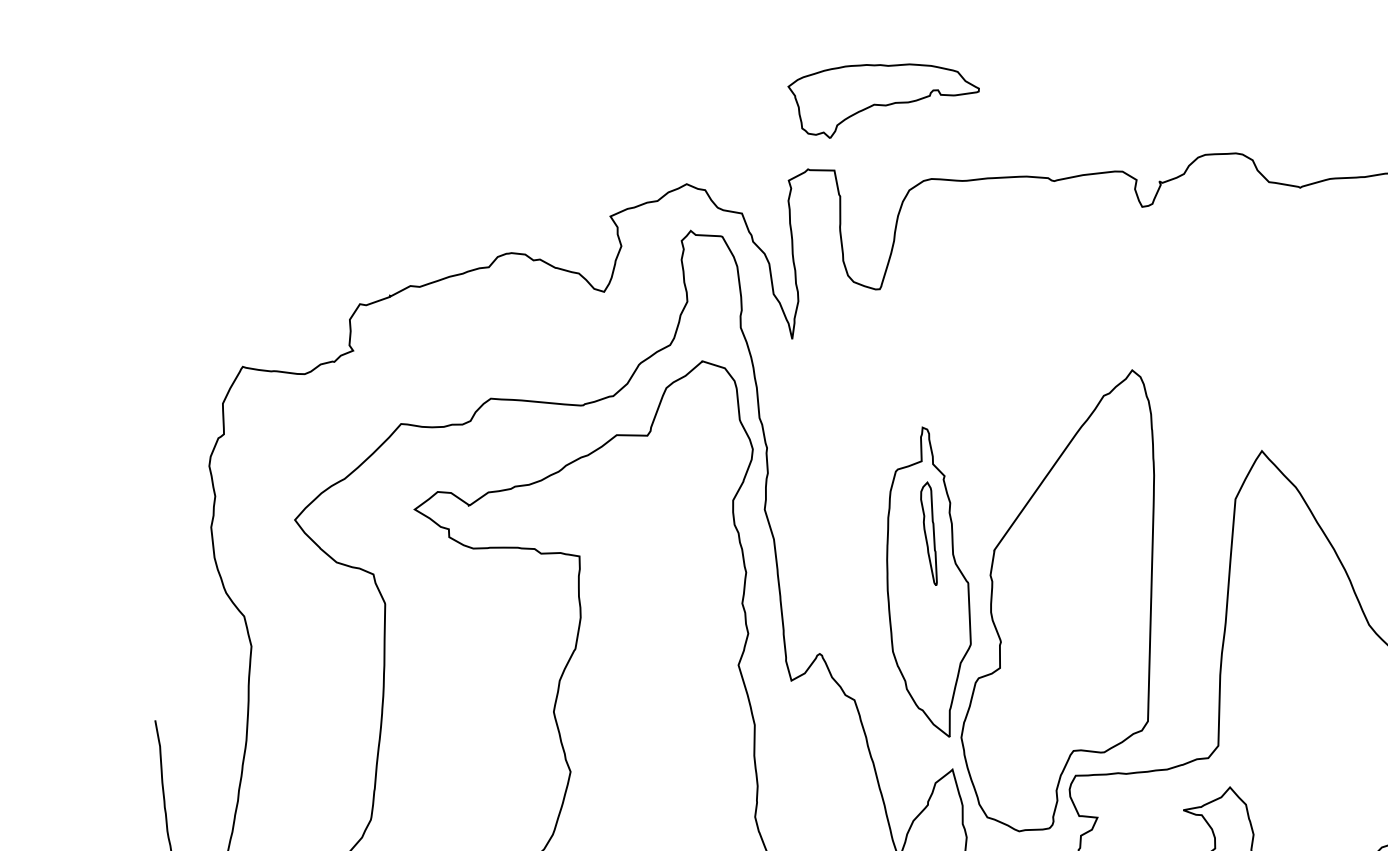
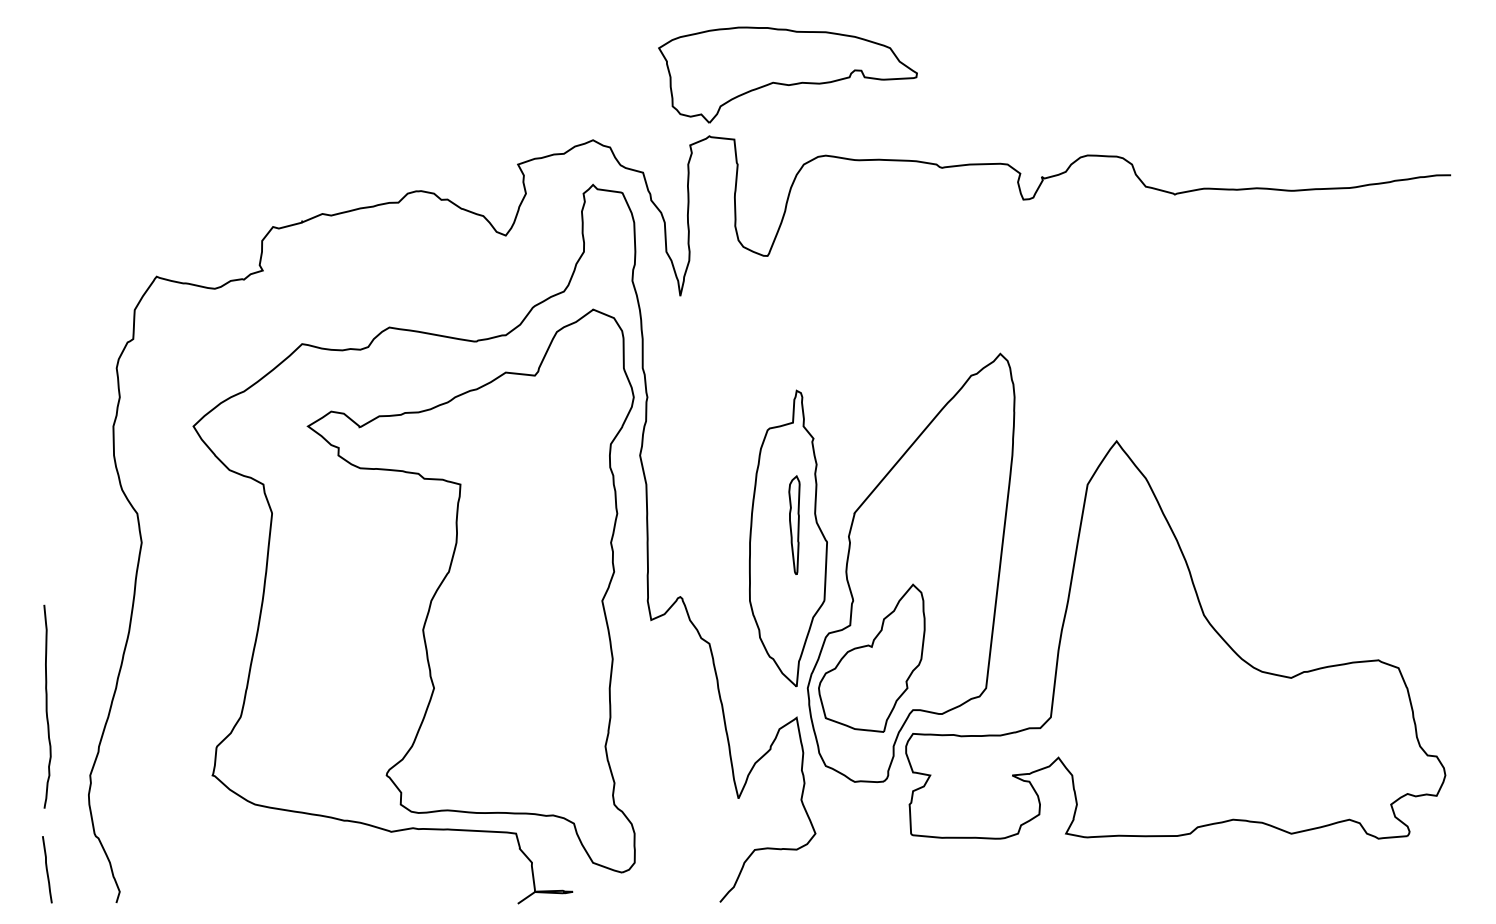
part: (884, 97) -> (787, 74), size x1.43
part: (929, 533) -> (794, 524), moved
part: (1025, 699) -> (871, 657), added

